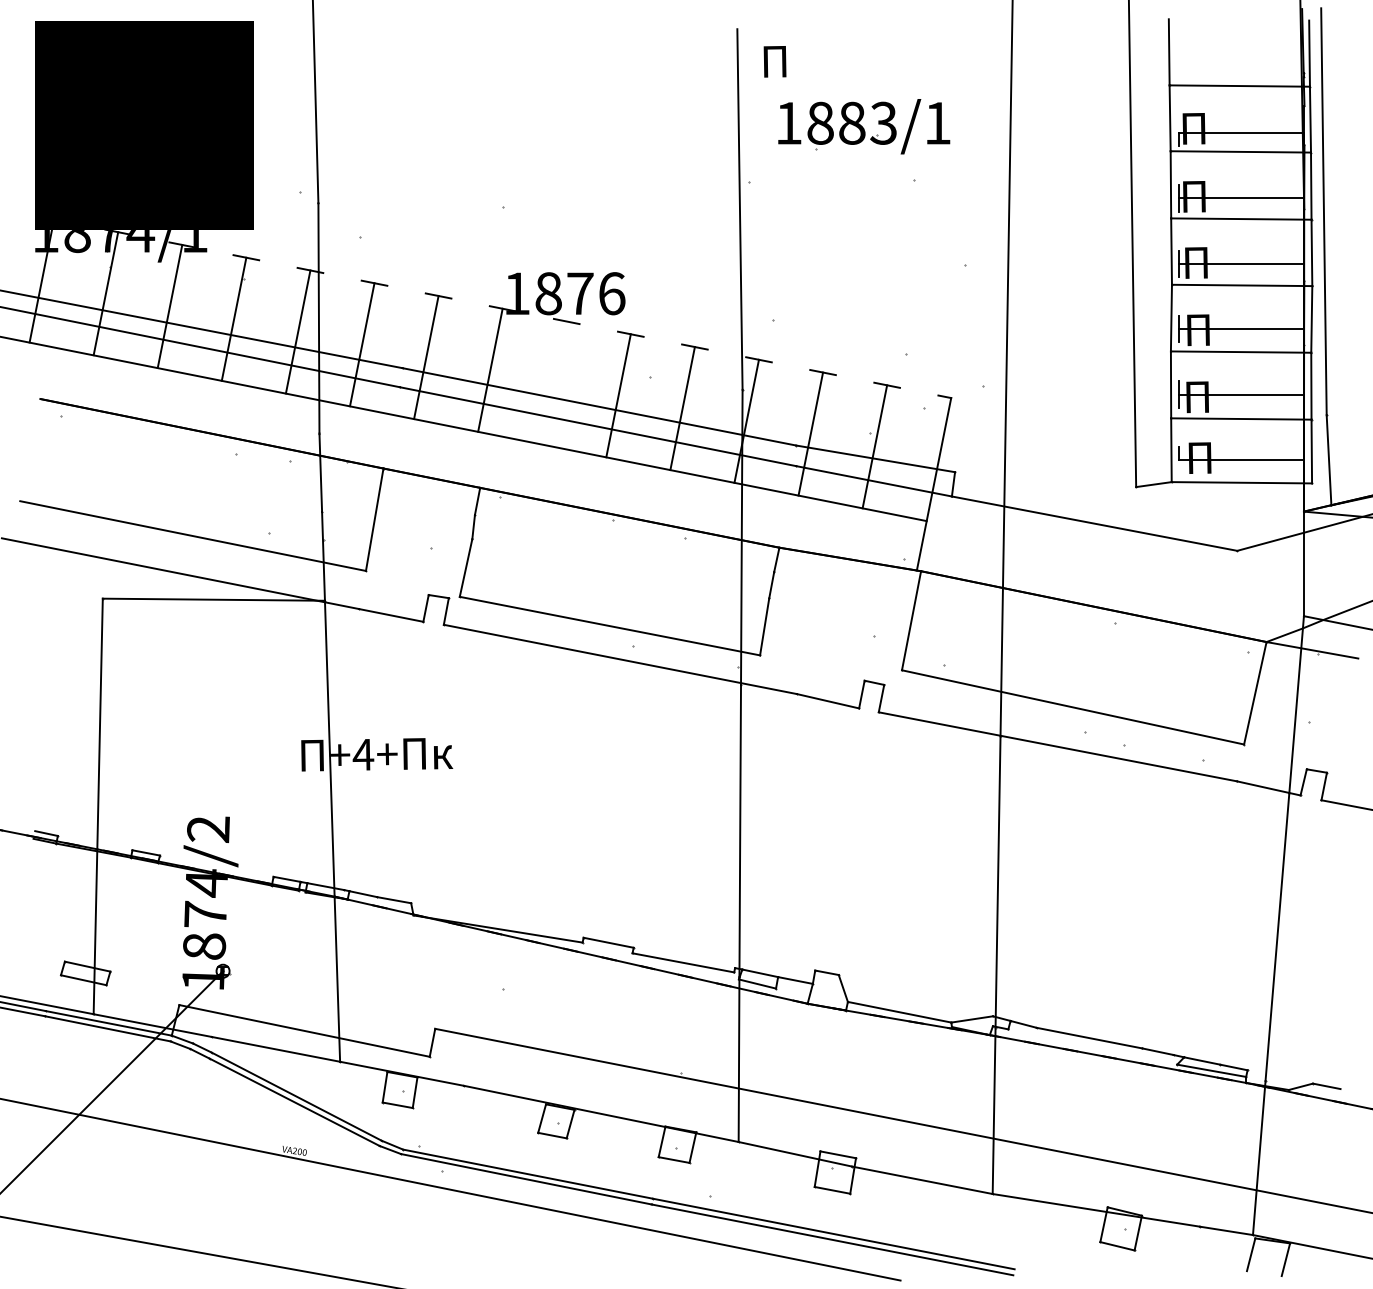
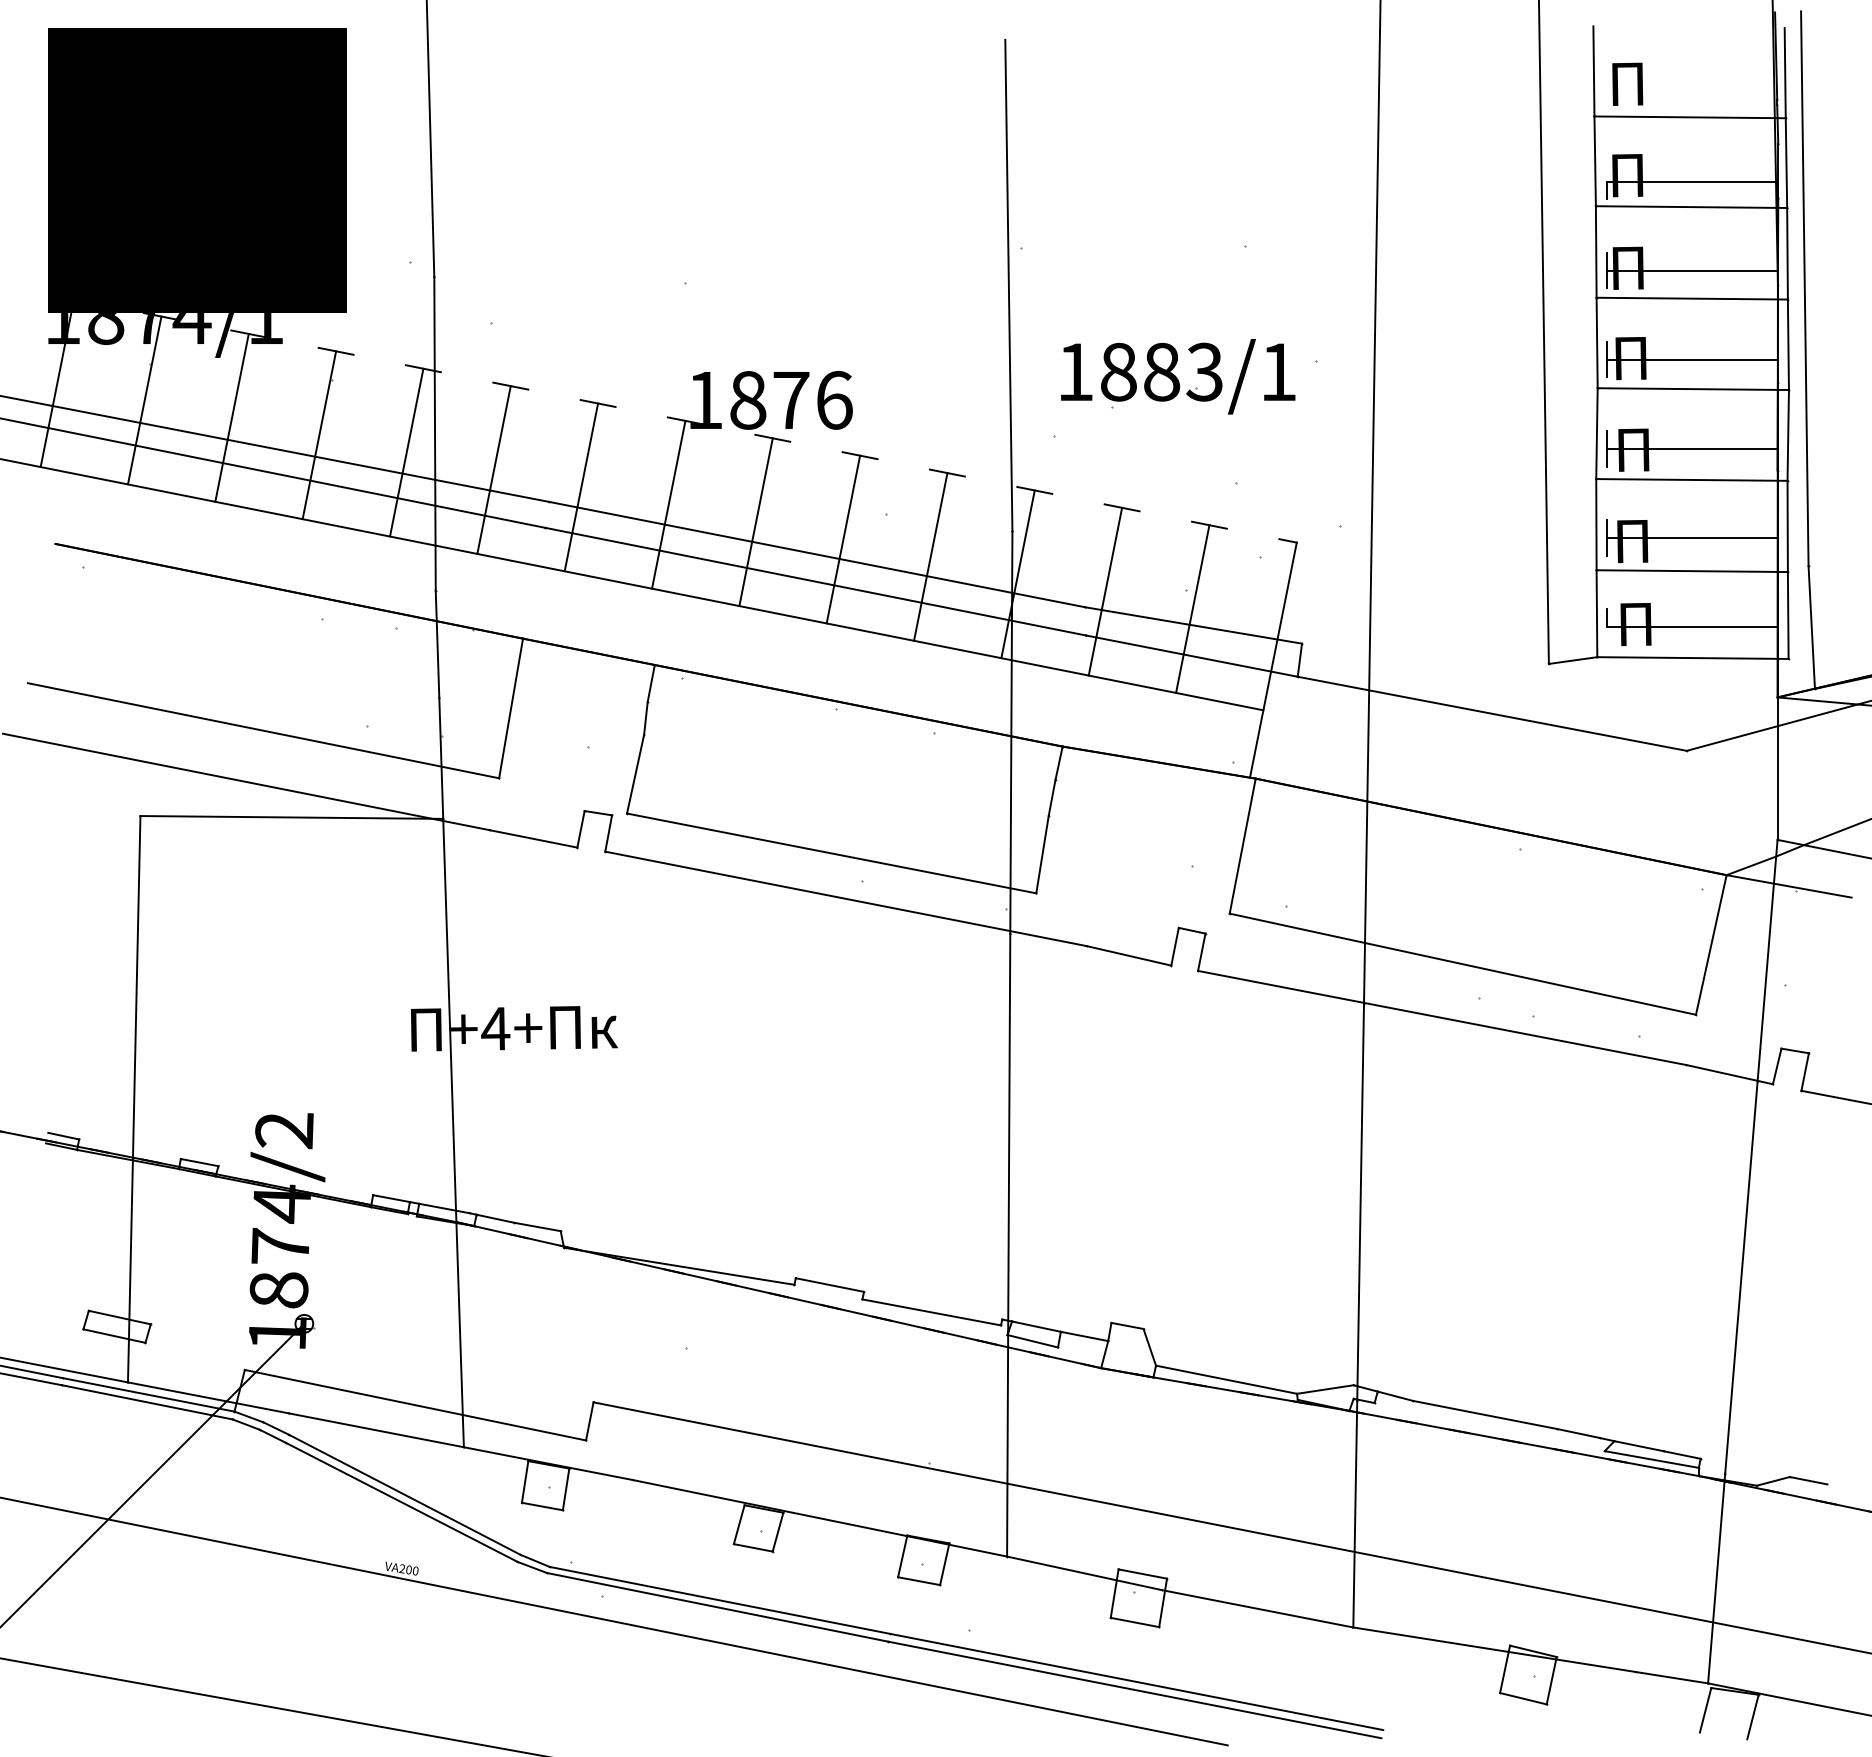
text: (774, 61) -> (1627, 83), moved
part: (864, 126) -> (1178, 376), moved
line: (554, 382) -> (755, 521), added

